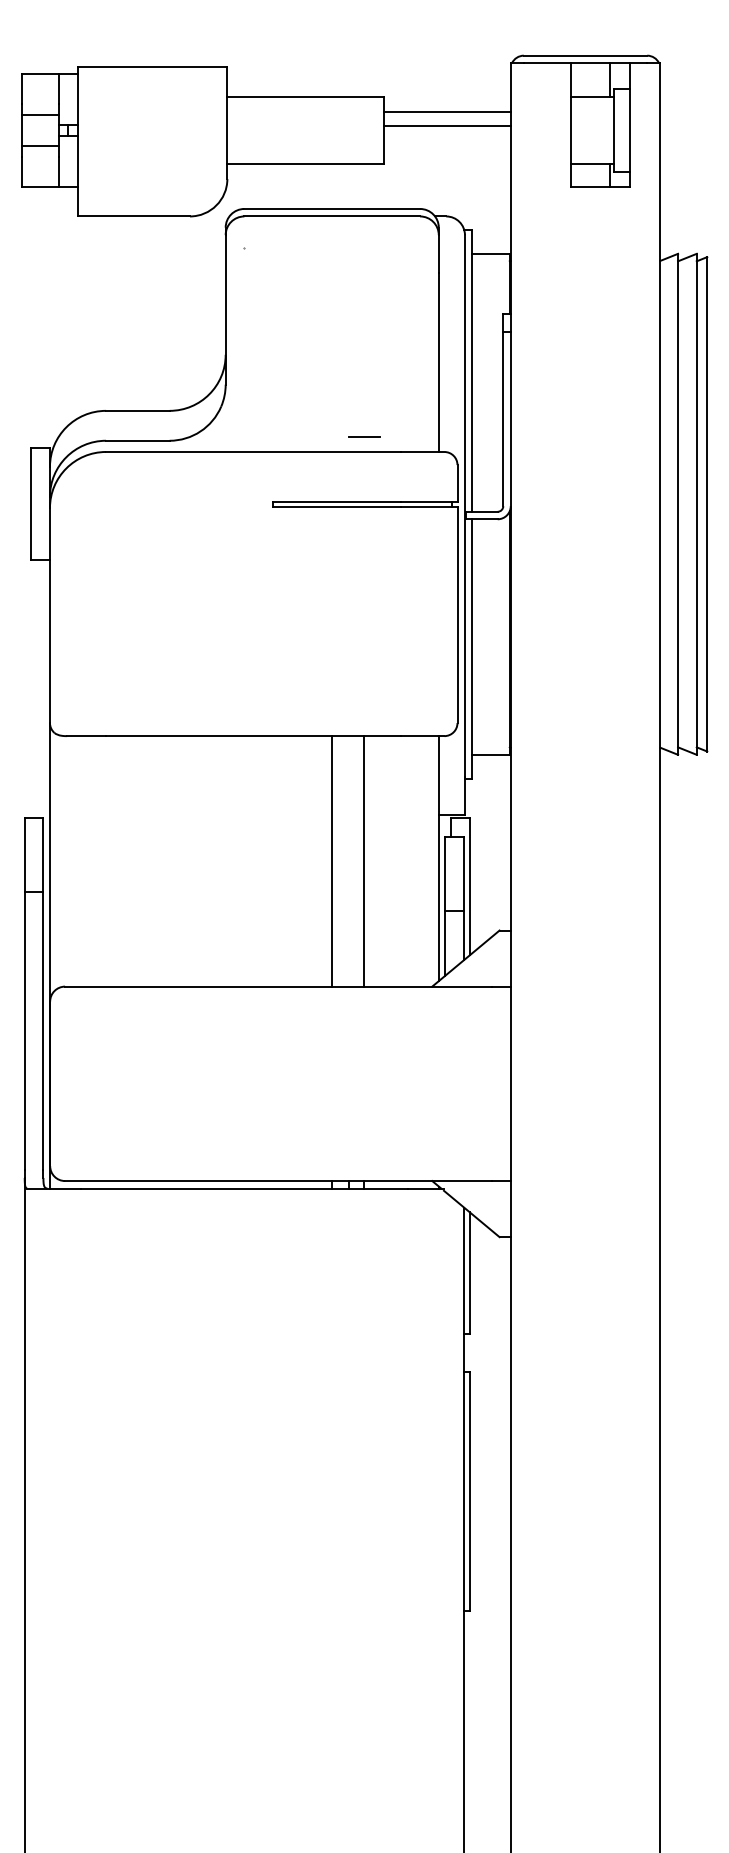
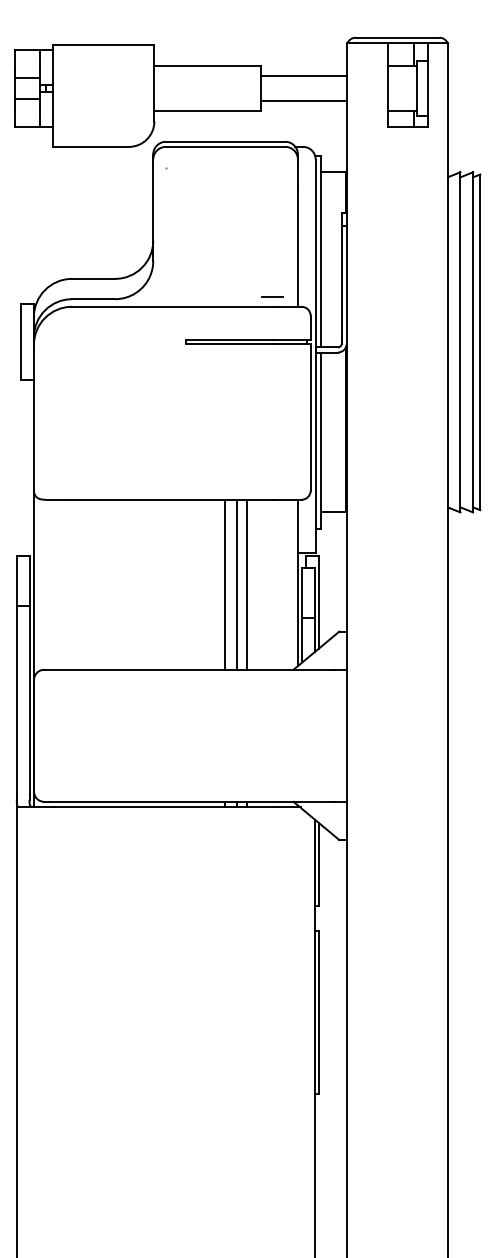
line: (446, 126) -> (303, 101), moved
line: (364, 436) -> (272, 296), moved
line: (349, 860) -> (237, 584), added

